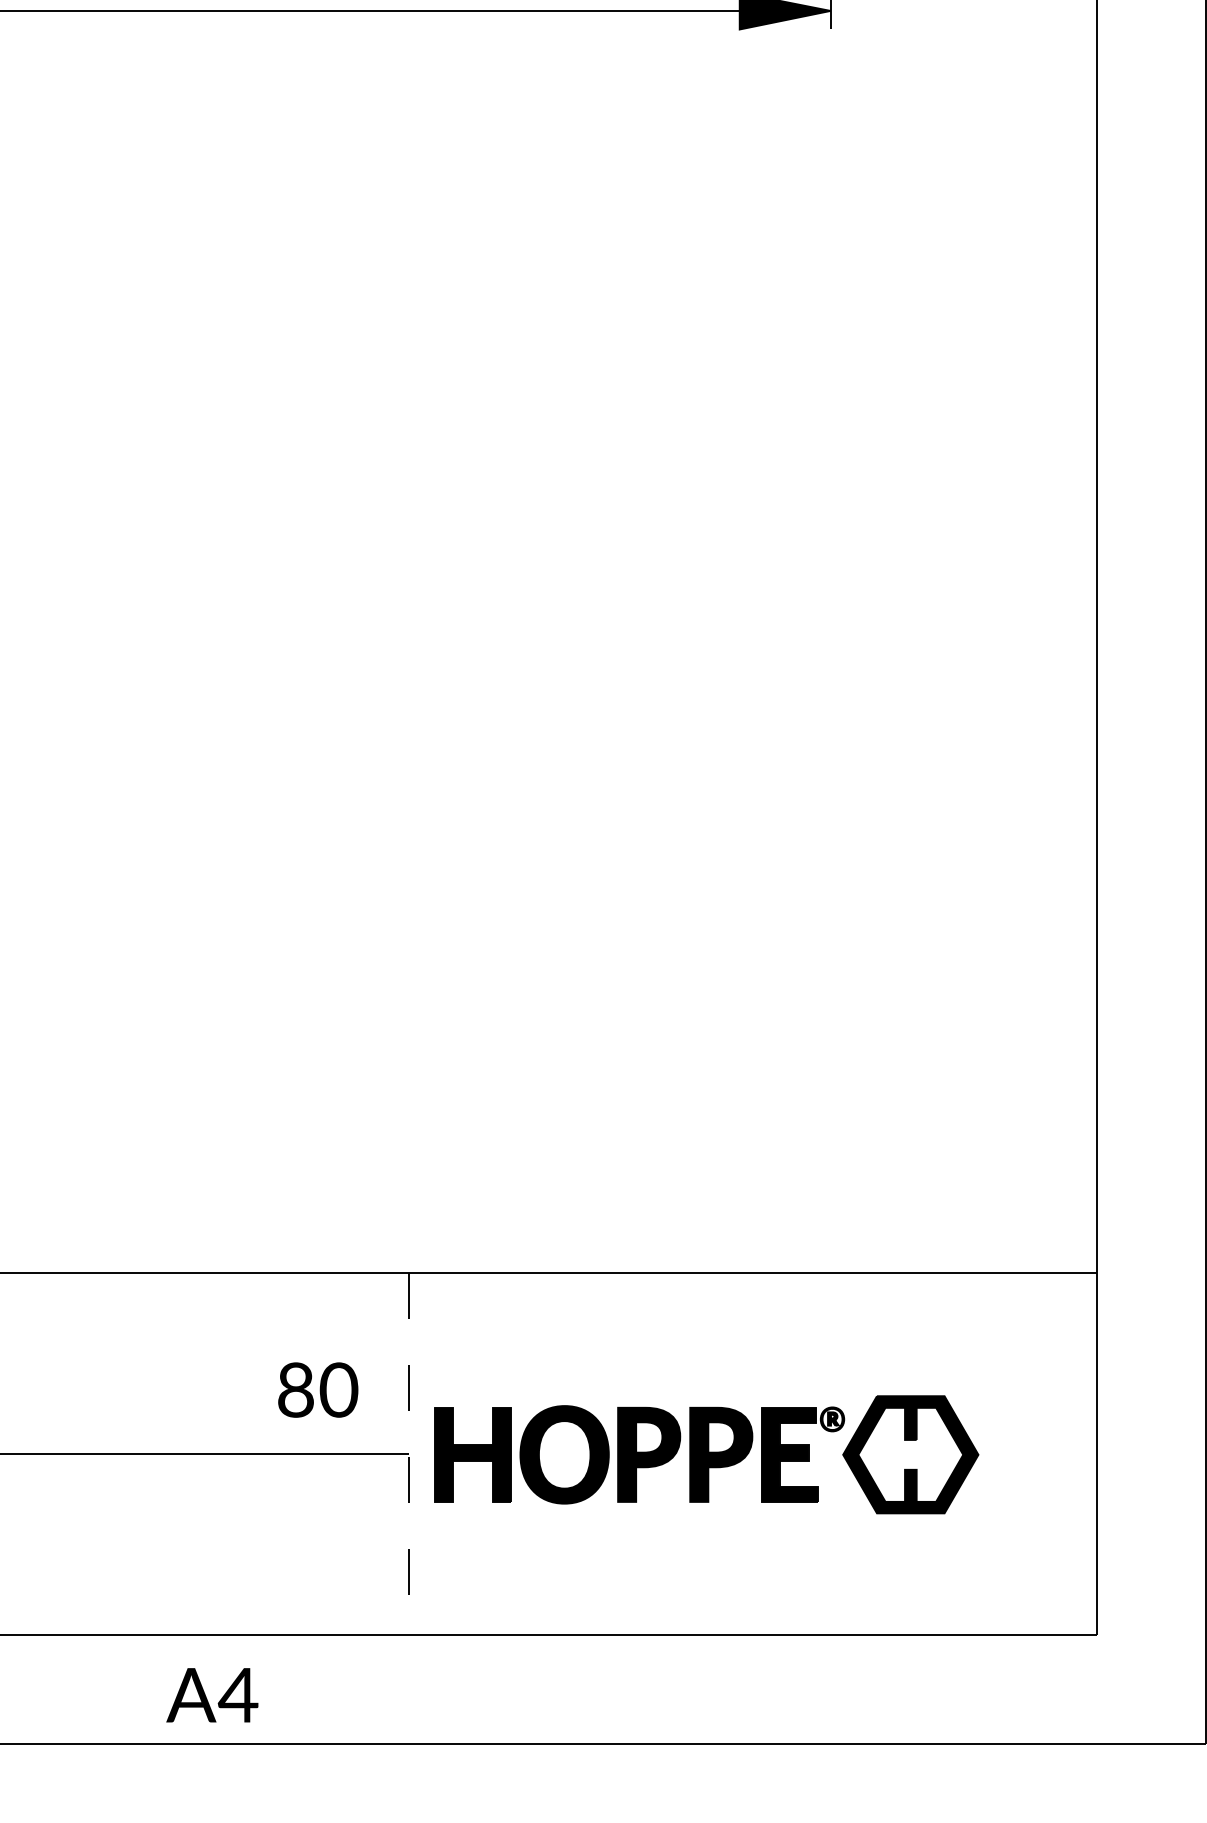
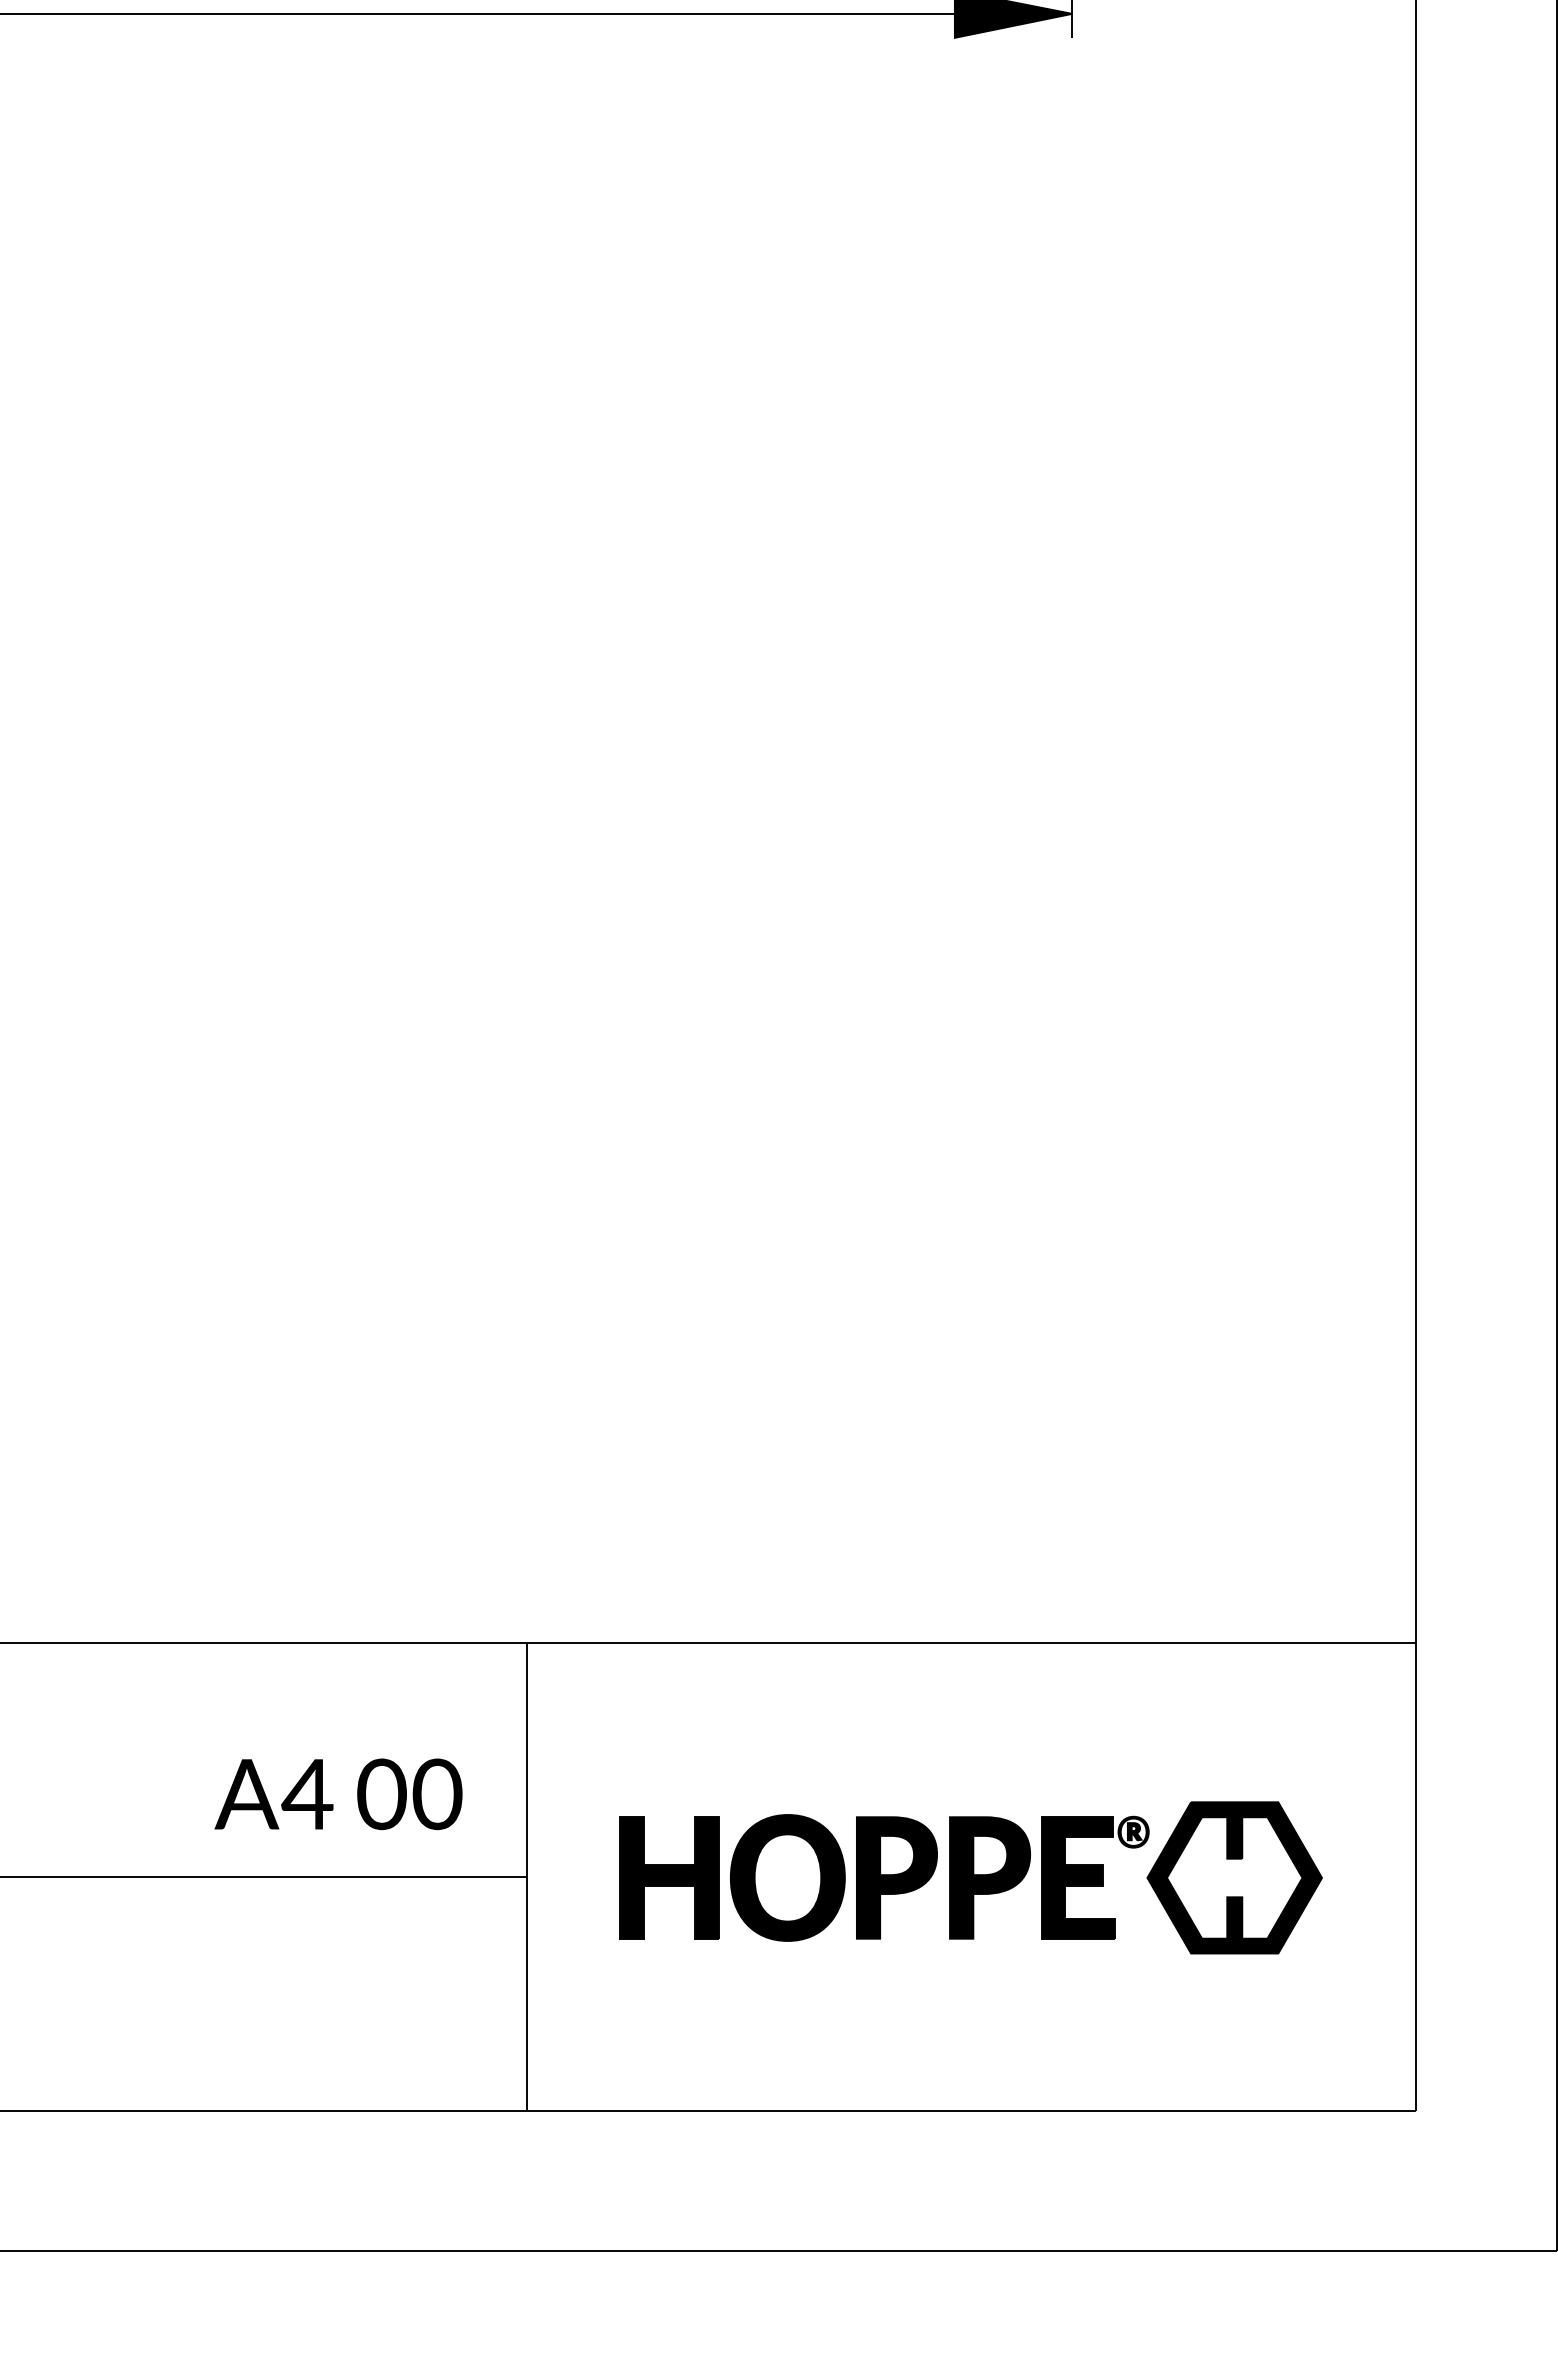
text: (295, 1390) -> (381, 1794), 80 -> 00
line: (408, 1454) -> (527, 1877), dashed -> solid
part: (706, 1454) -> (970, 1877), moved
text: (211, 1695) -> (273, 1794), moved

